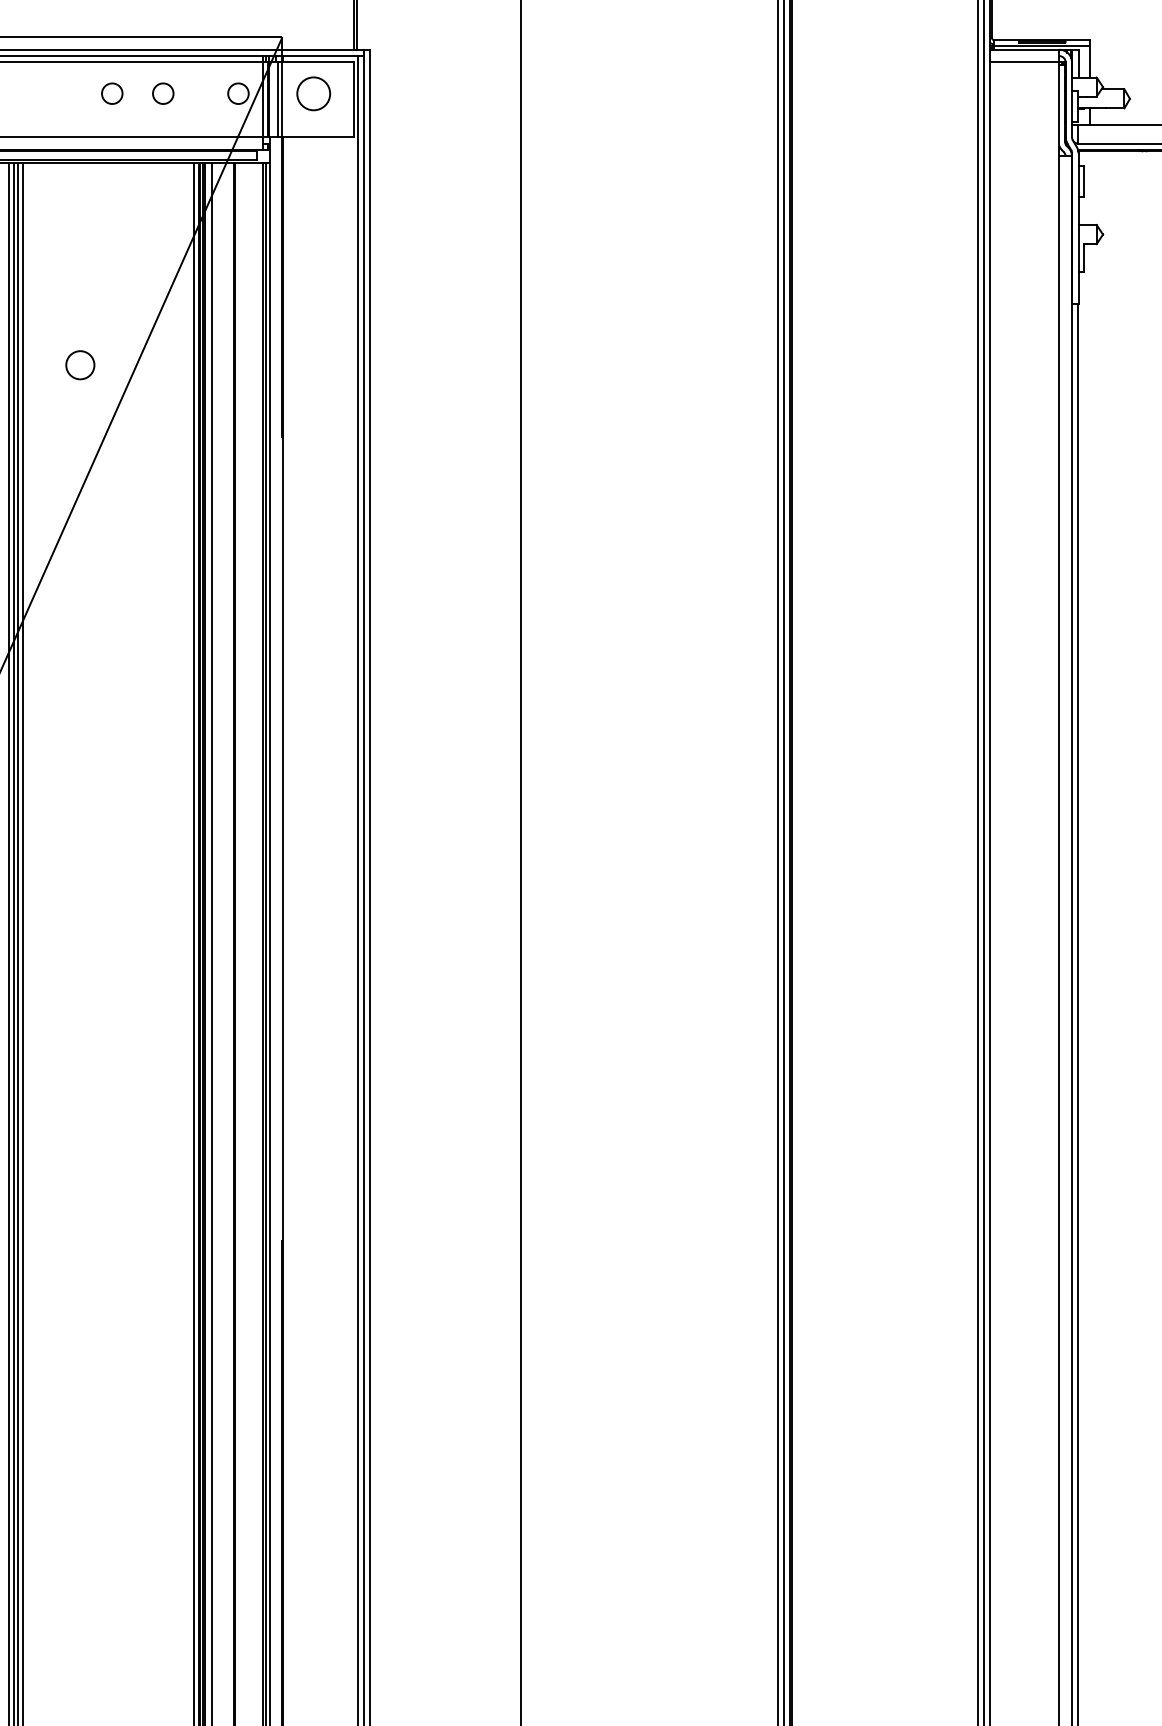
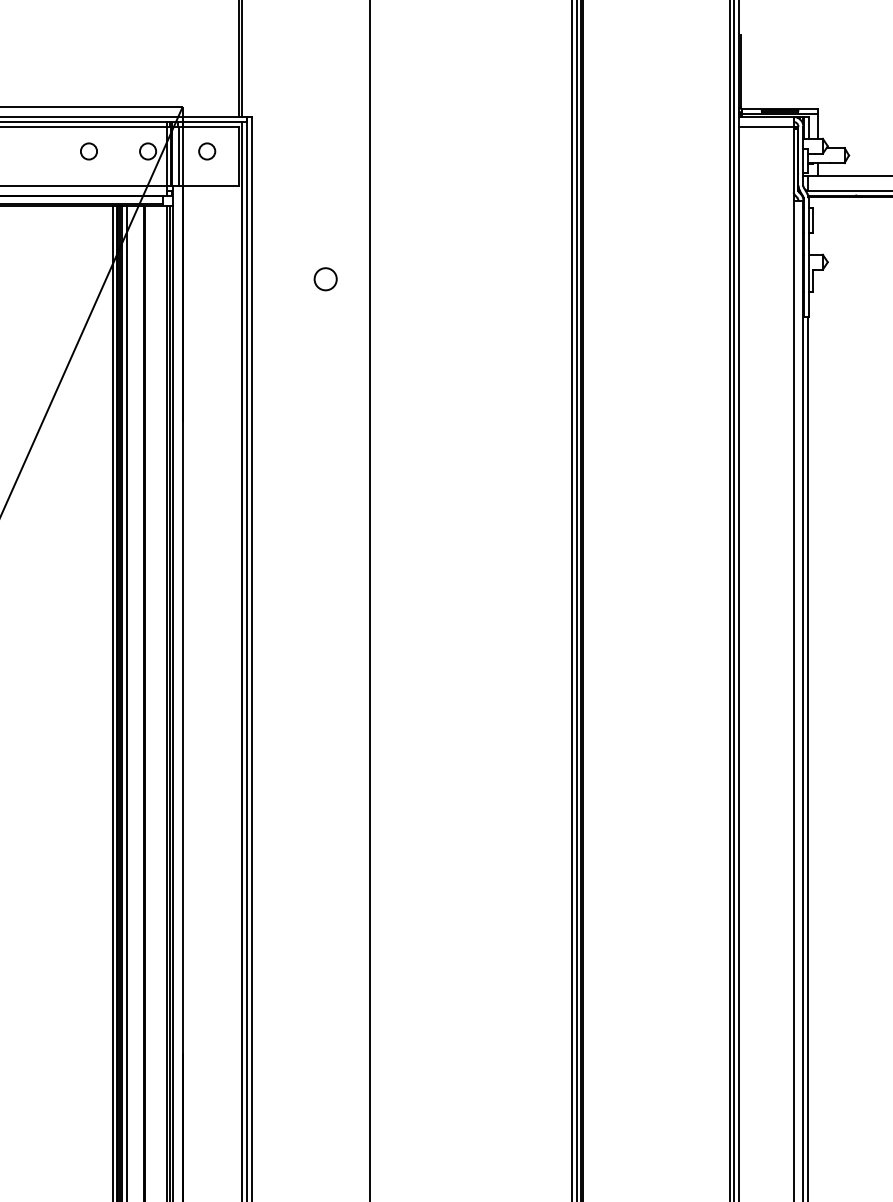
circle: (112, 93) -> (49, 151), removed
circle: (313, 93) -> (207, 151), size x0.62
circle: (80, 365) -> (325, 279), moved

